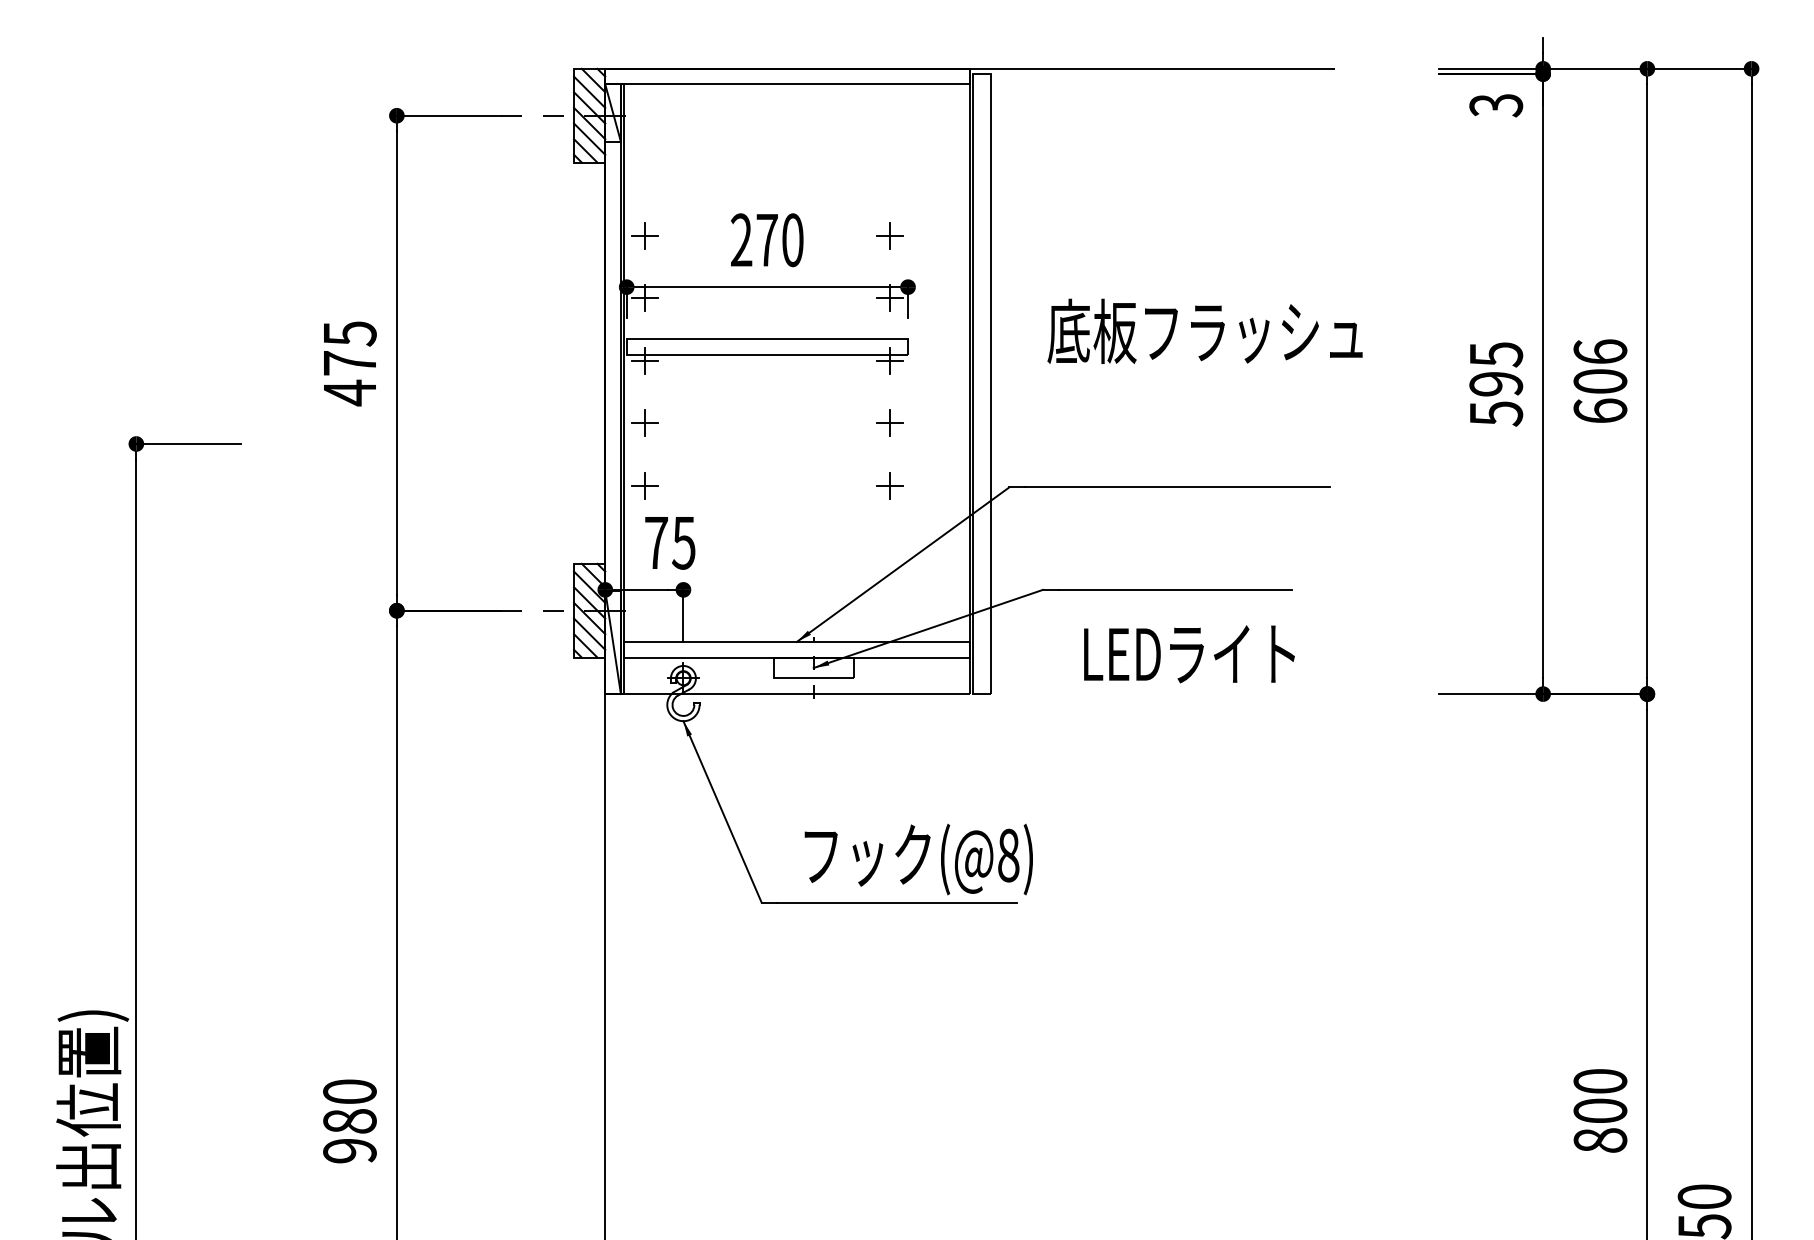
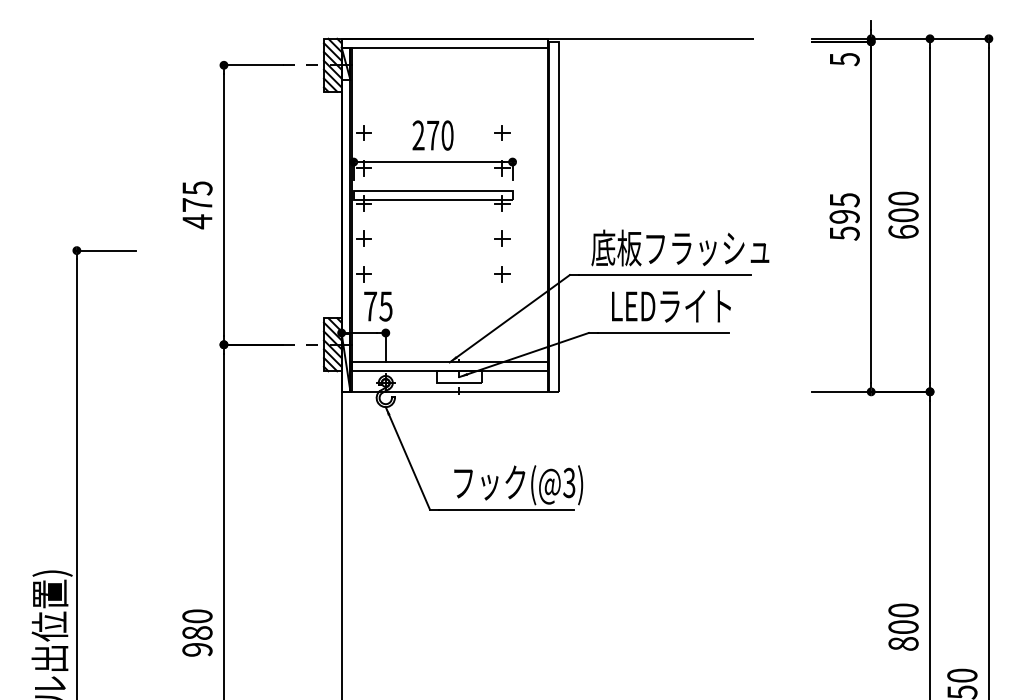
text: (1495, 105) -> (844, 59), 3 -> 5
text: (1205, 330) -> (680, 247), moved
text: (1600, 351) -> (903, 198), 606 -> 600
text: (1189, 654) -> (671, 306), moved
text: (1008, 854) -> (569, 482), (@8) -> (@3)

